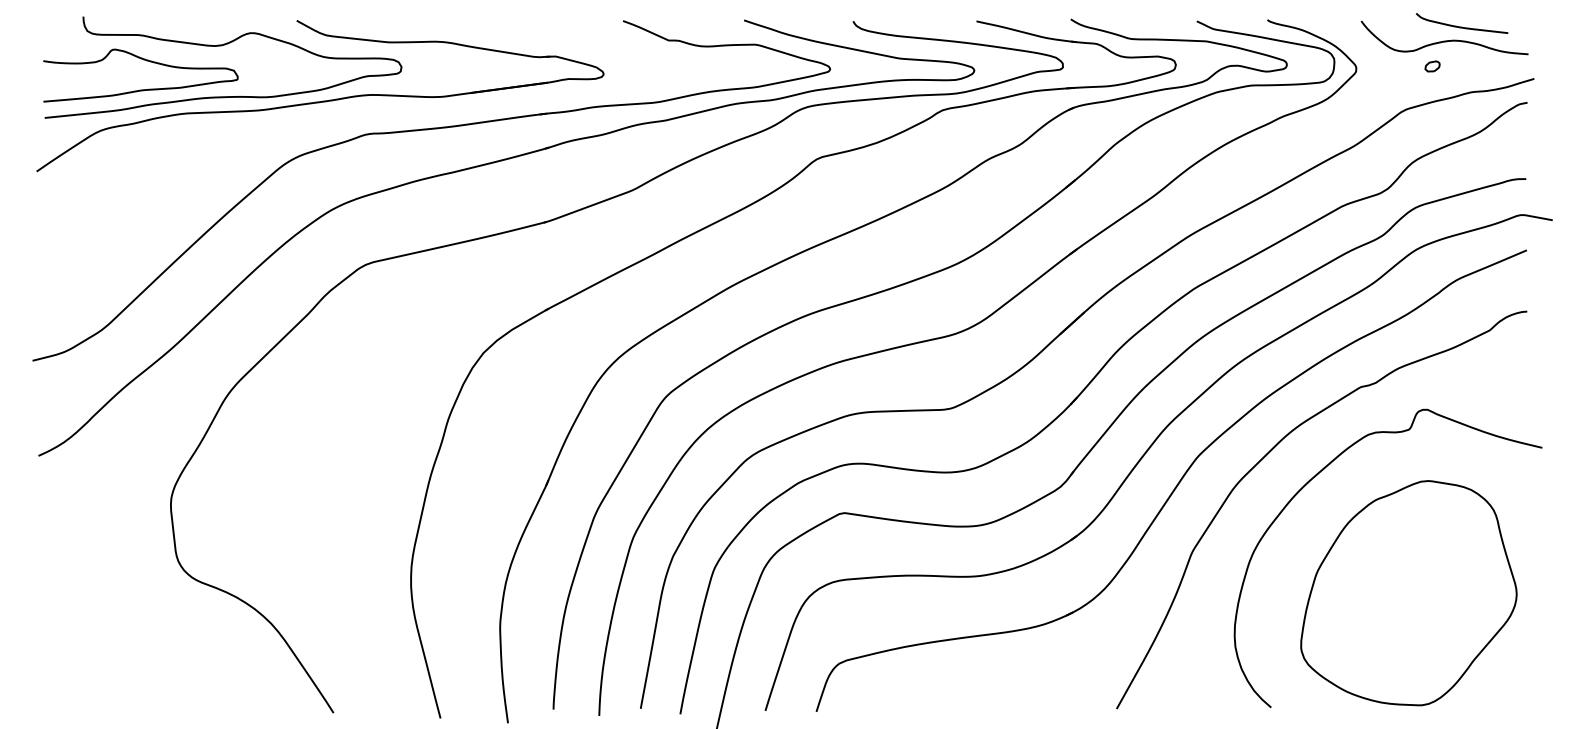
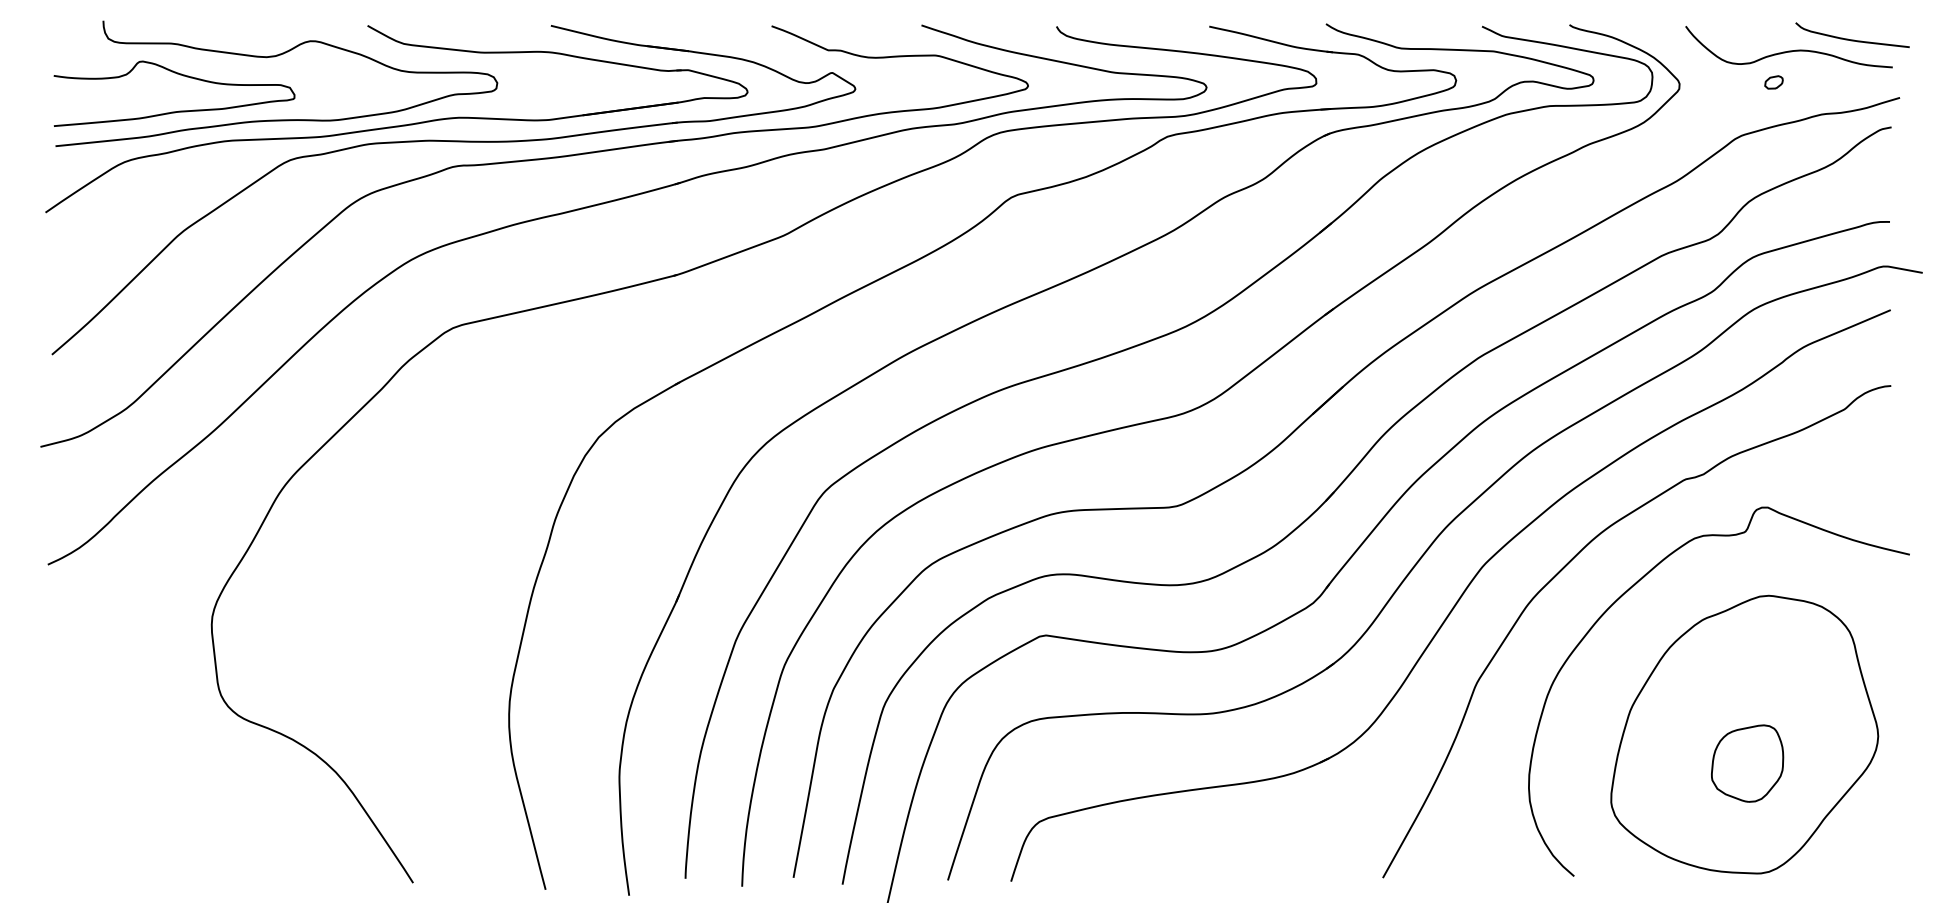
curve: (1462, 26) -> (1852, 39), moved
part: (366, 114) -> (453, 142), added
part: (1411, 616) -> (1747, 763), added

